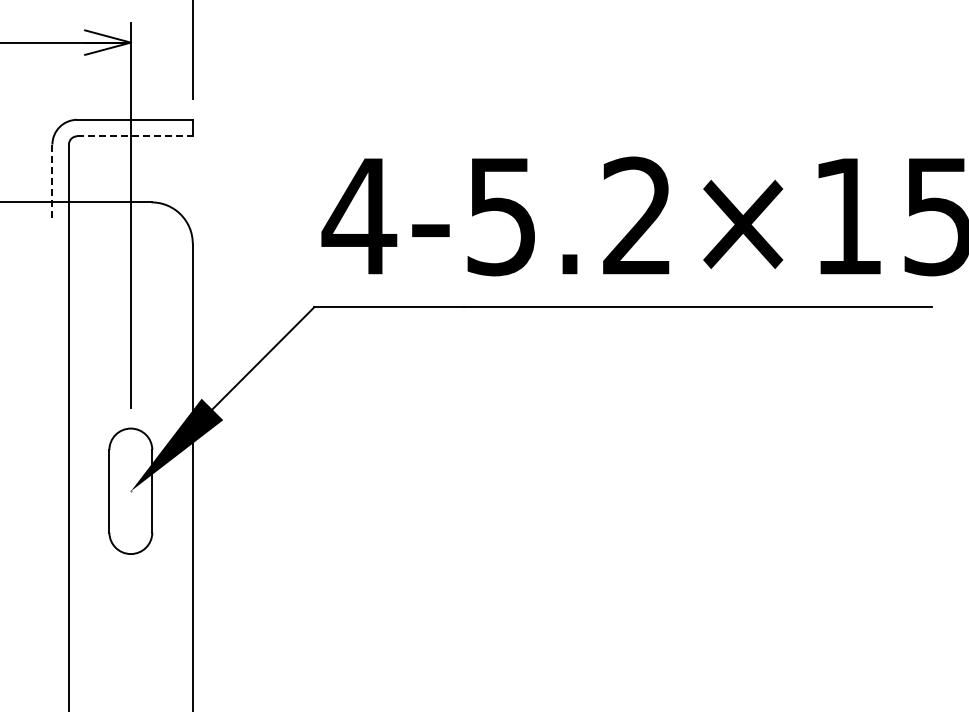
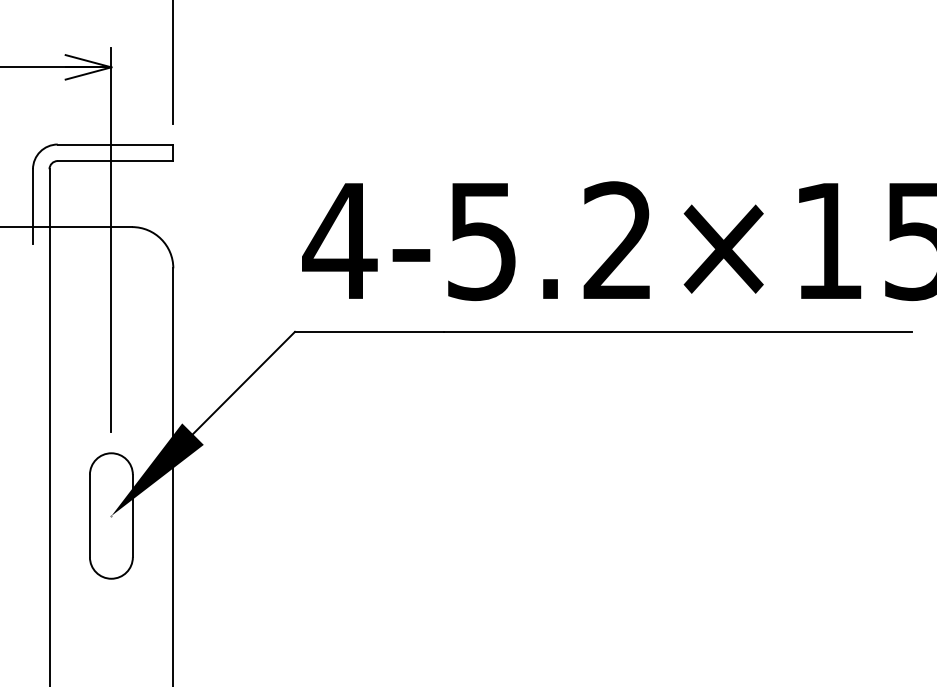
line: (135, 136) -> (116, 161), dashed -> solid
line: (52, 182) -> (33, 207), dashed -> solid

